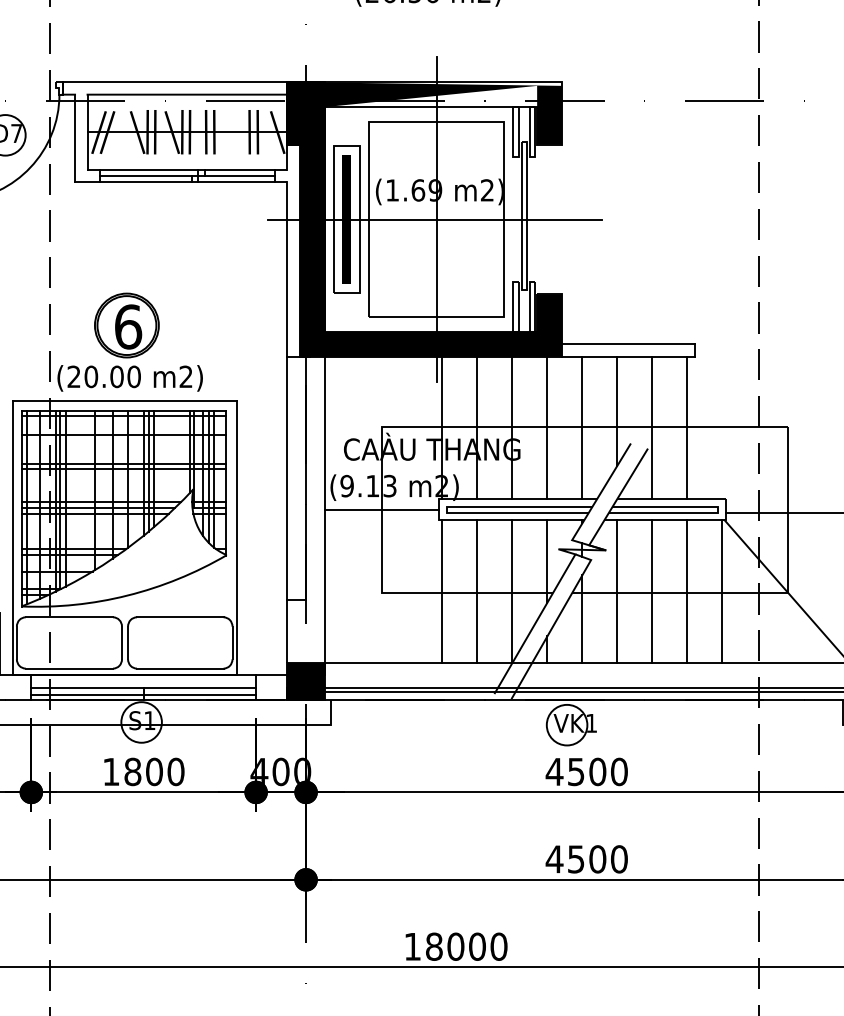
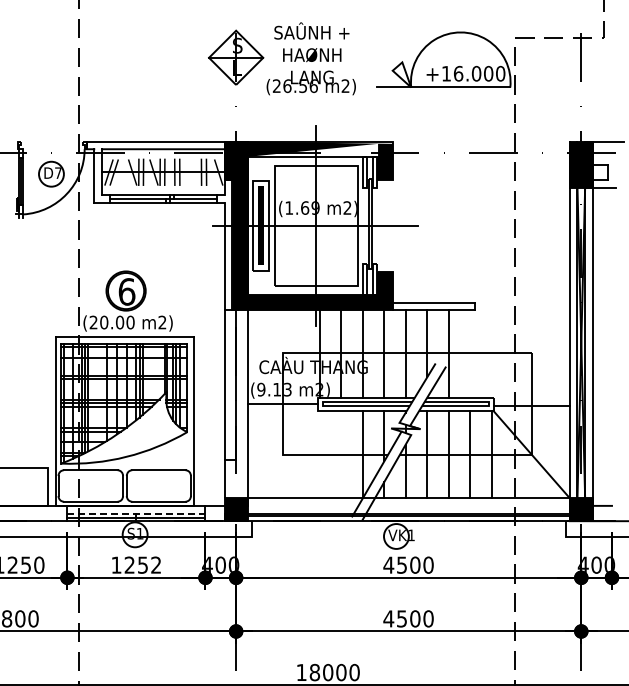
line: (687, 427) -> (470, 353), removed
line: (441, 591) -> (319, 454), removed
line: (477, 591) -> (341, 454), removed
line: (143, 687) -> (136, 513), solid -> dashed
text: (153, 770) -> (142, 564), 1800 -> 1252

